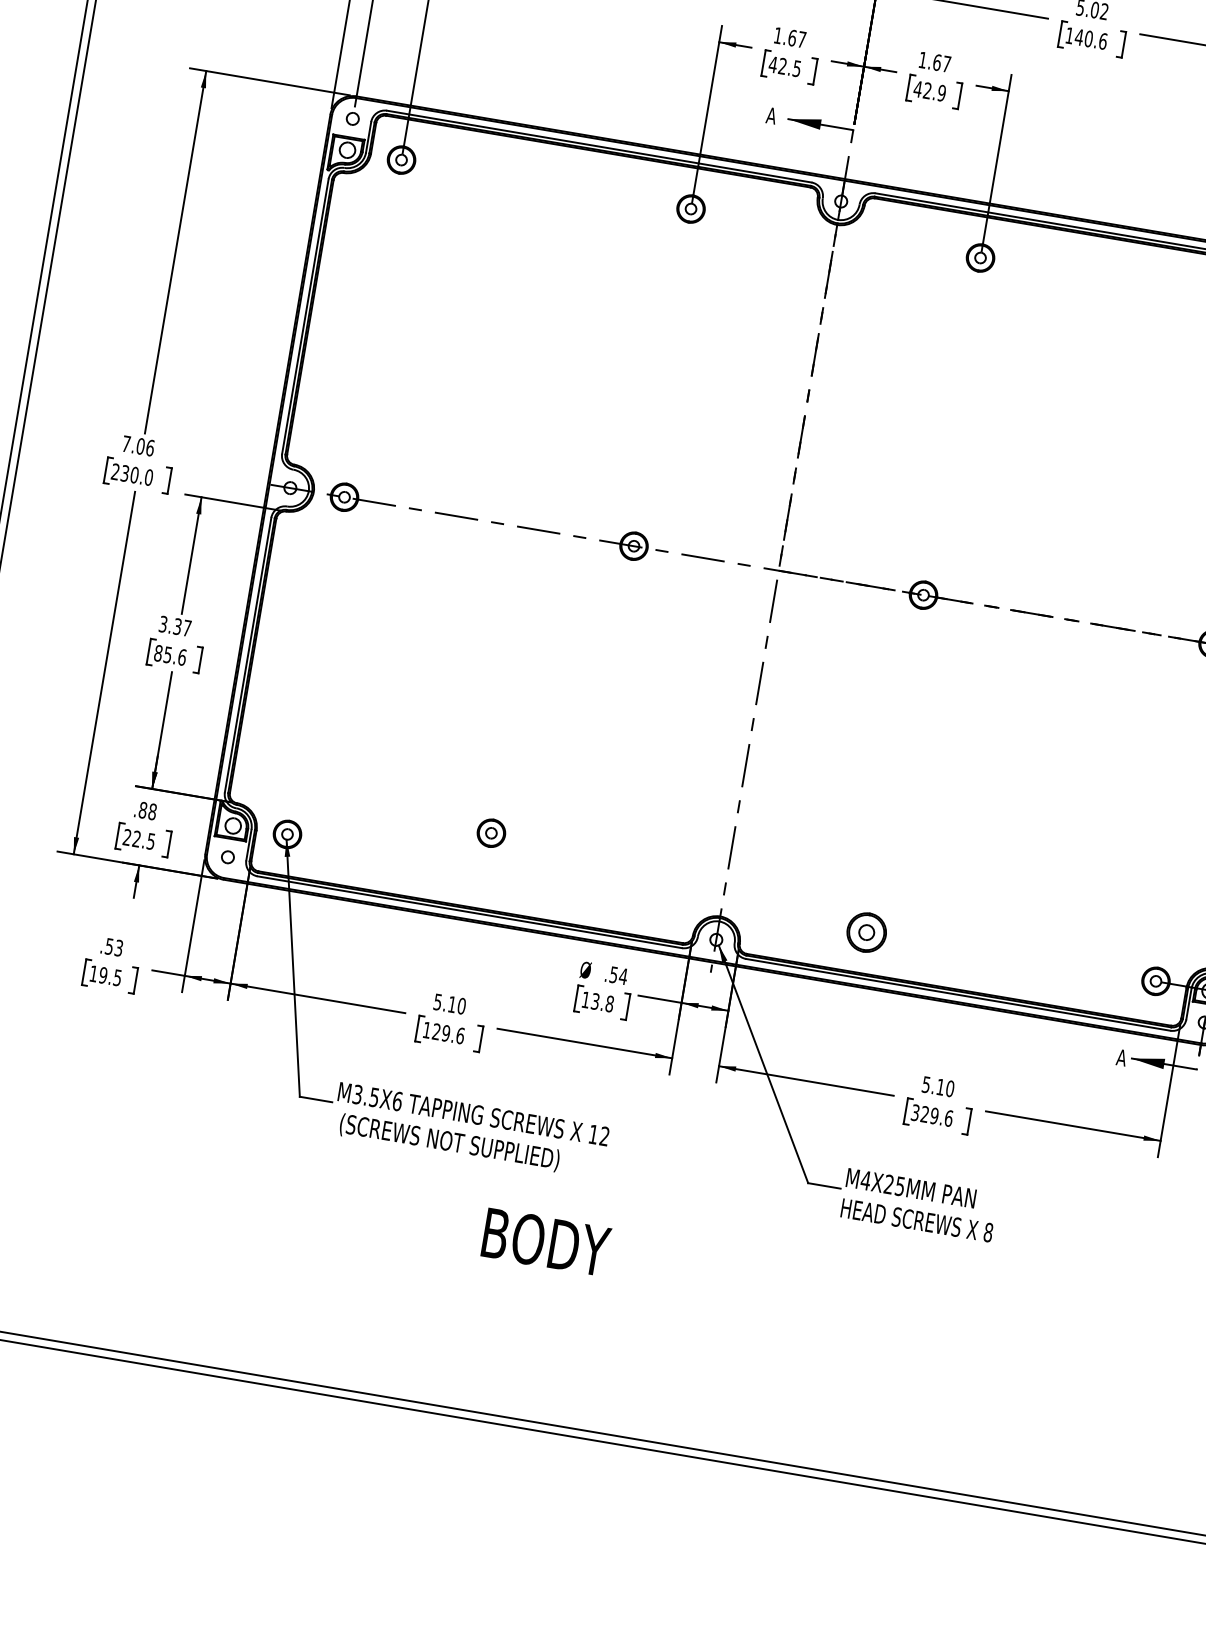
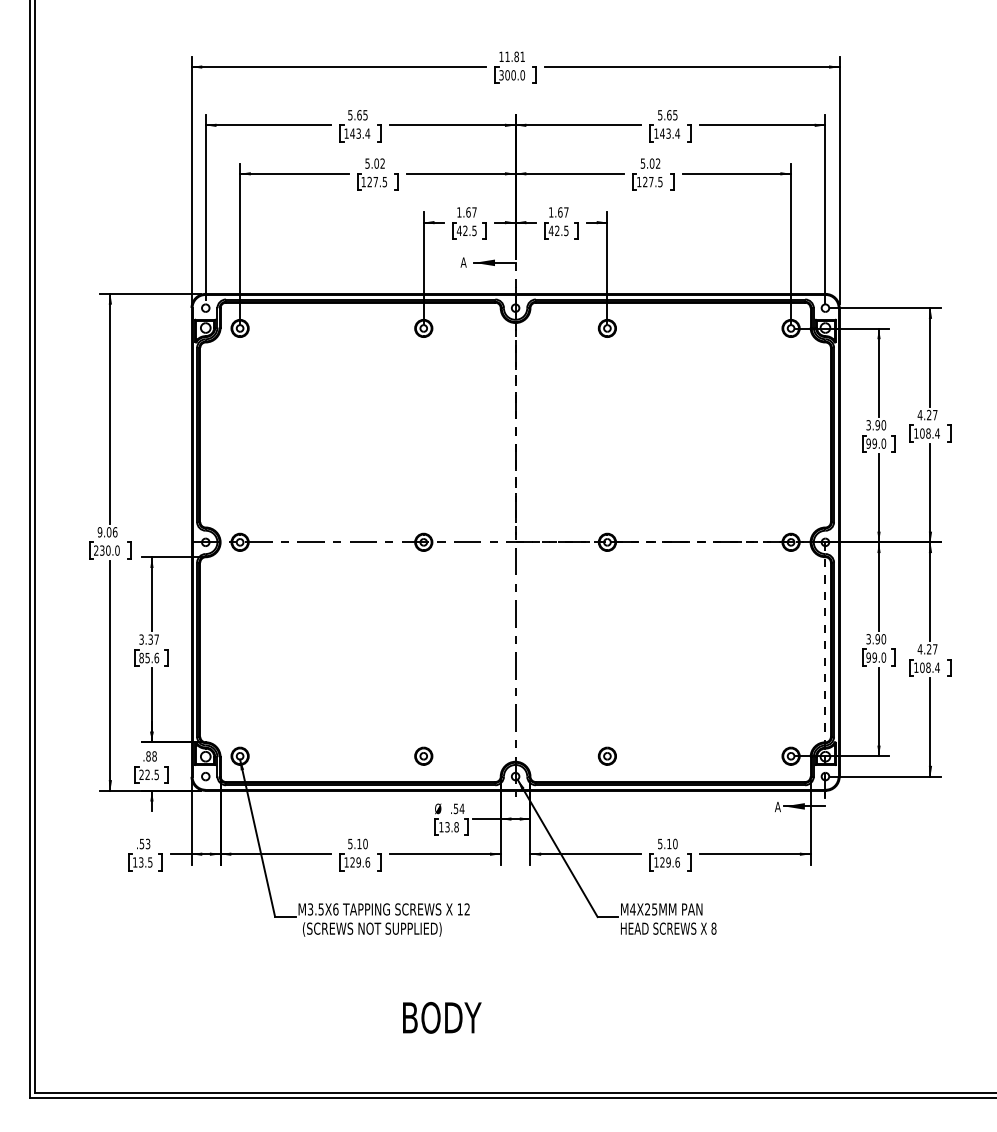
text: (1090, 38) -> (652, 181), 140.6 -> 127.5
text: (942, 92) -> (566, 230), 42.9 -> 42.5
text: (125, 444) -> (99, 532), 7.06 -> 9.06
part: (491, 831) -> (423, 755), moved
part: (865, 930) -> (606, 755), size x0.71
text: (102, 975) -> (140, 862), 19.5 -> 13.5
text: (915, 1112) -> (656, 862), 329.6 -> 129.6
text: (546, 1241) -> (442, 1017), moved

